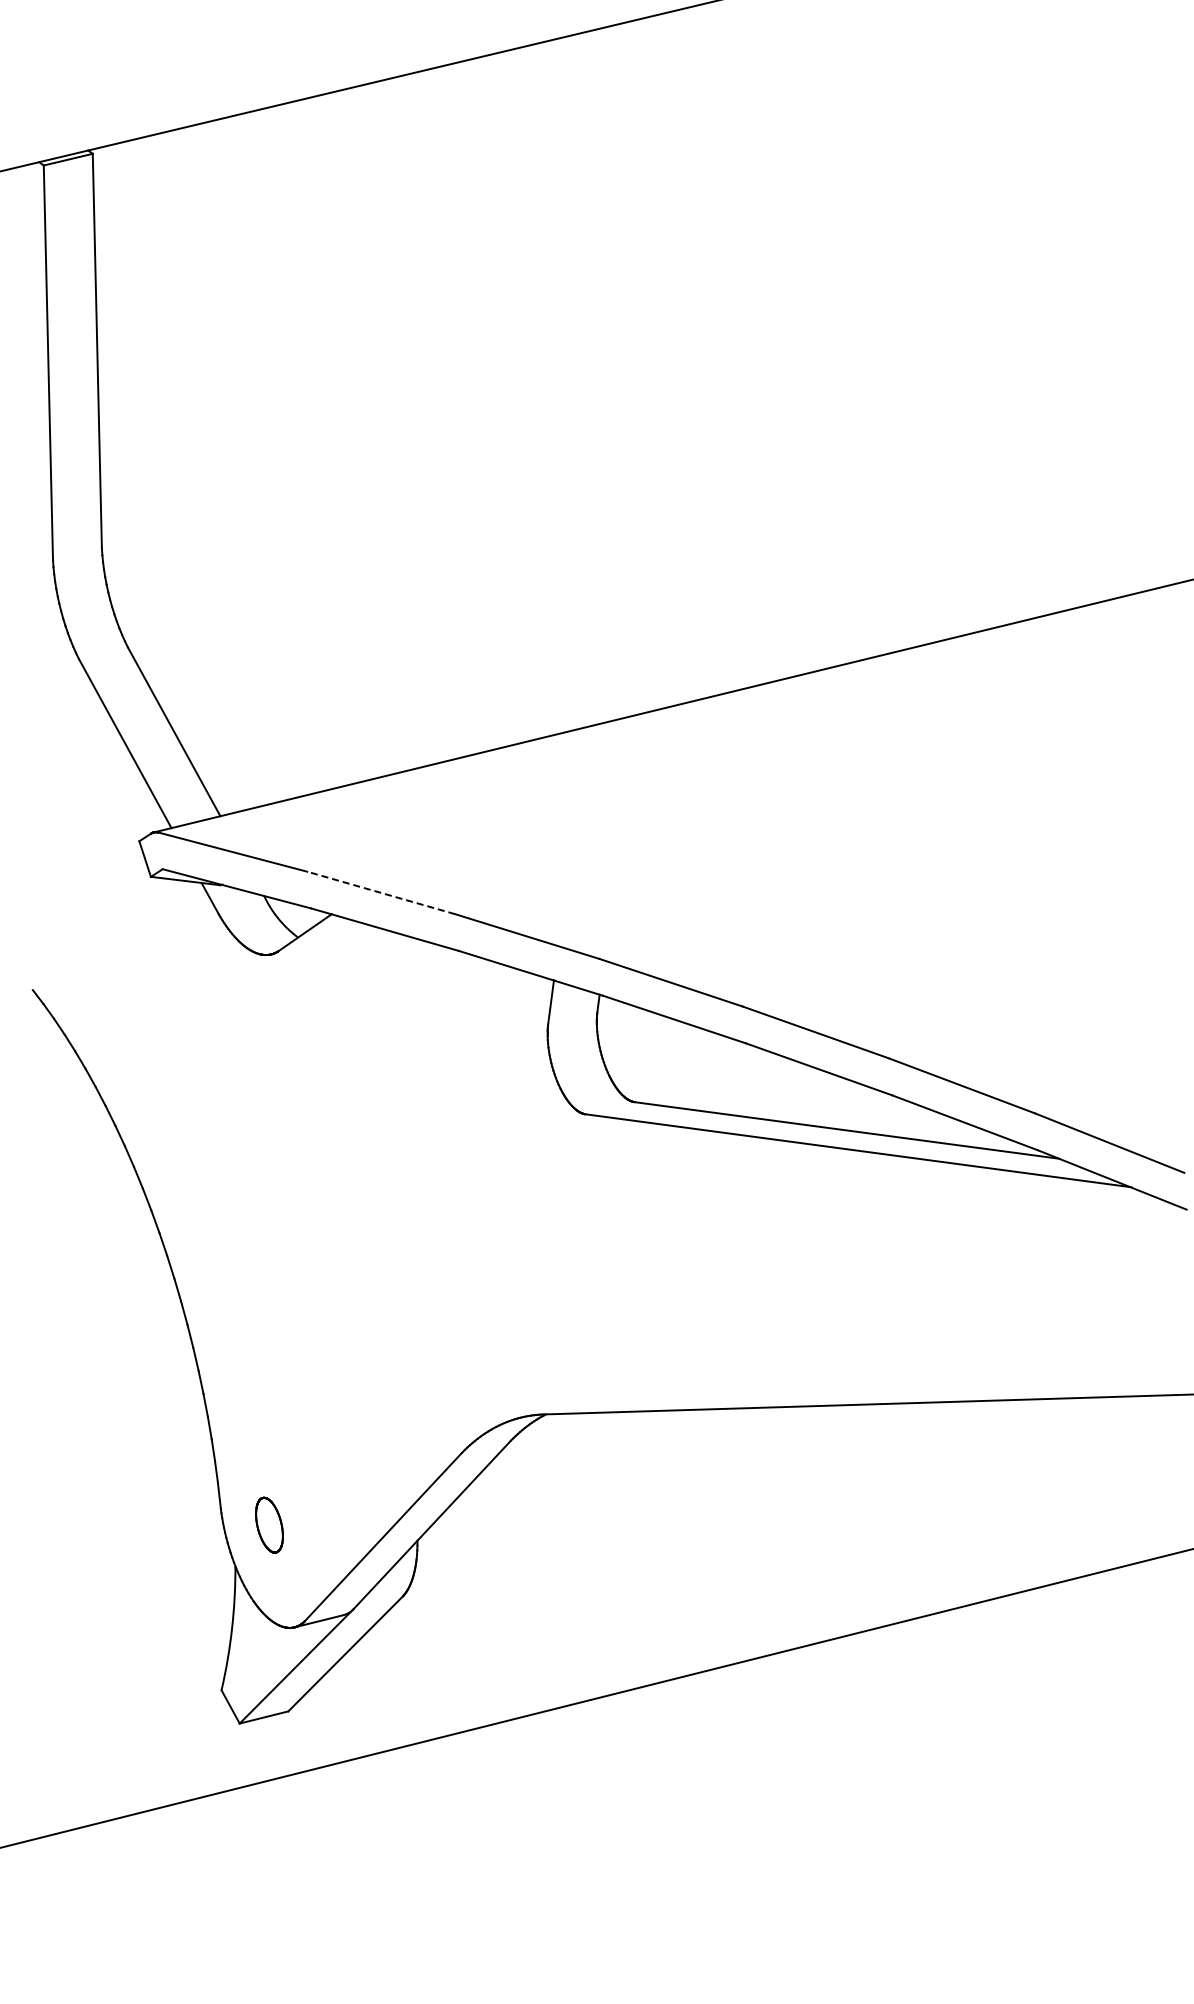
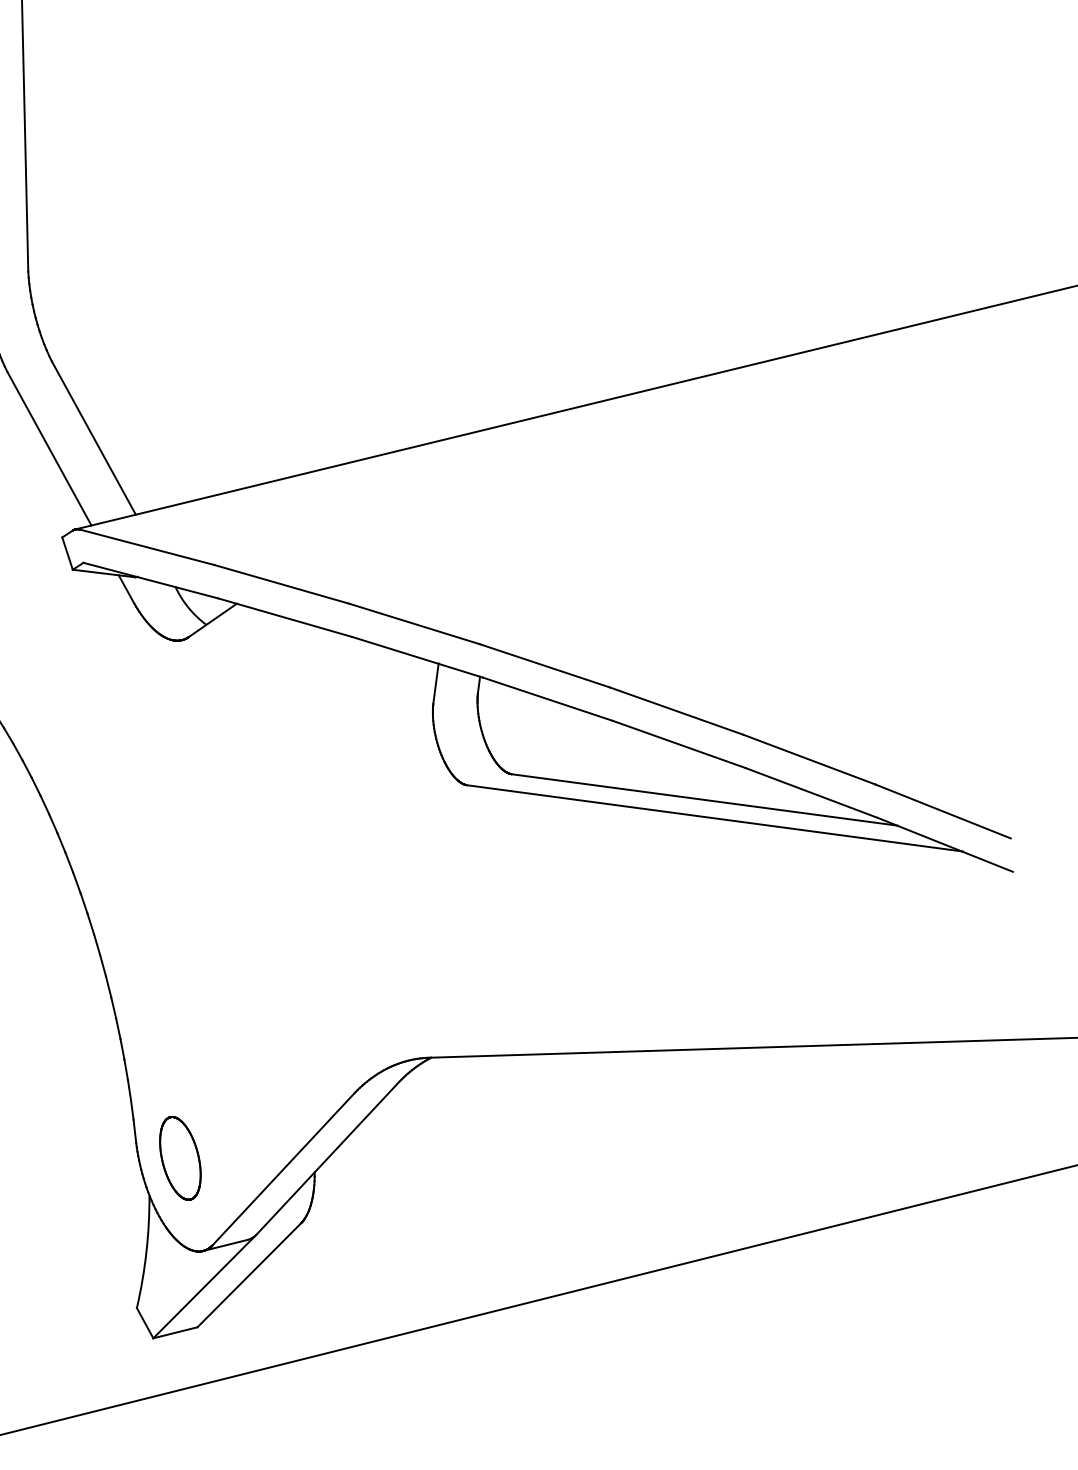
line: (381, 892) -> (282, 583), dashed -> solid
part: (269, 1524) -> (180, 1157), size x1.67

